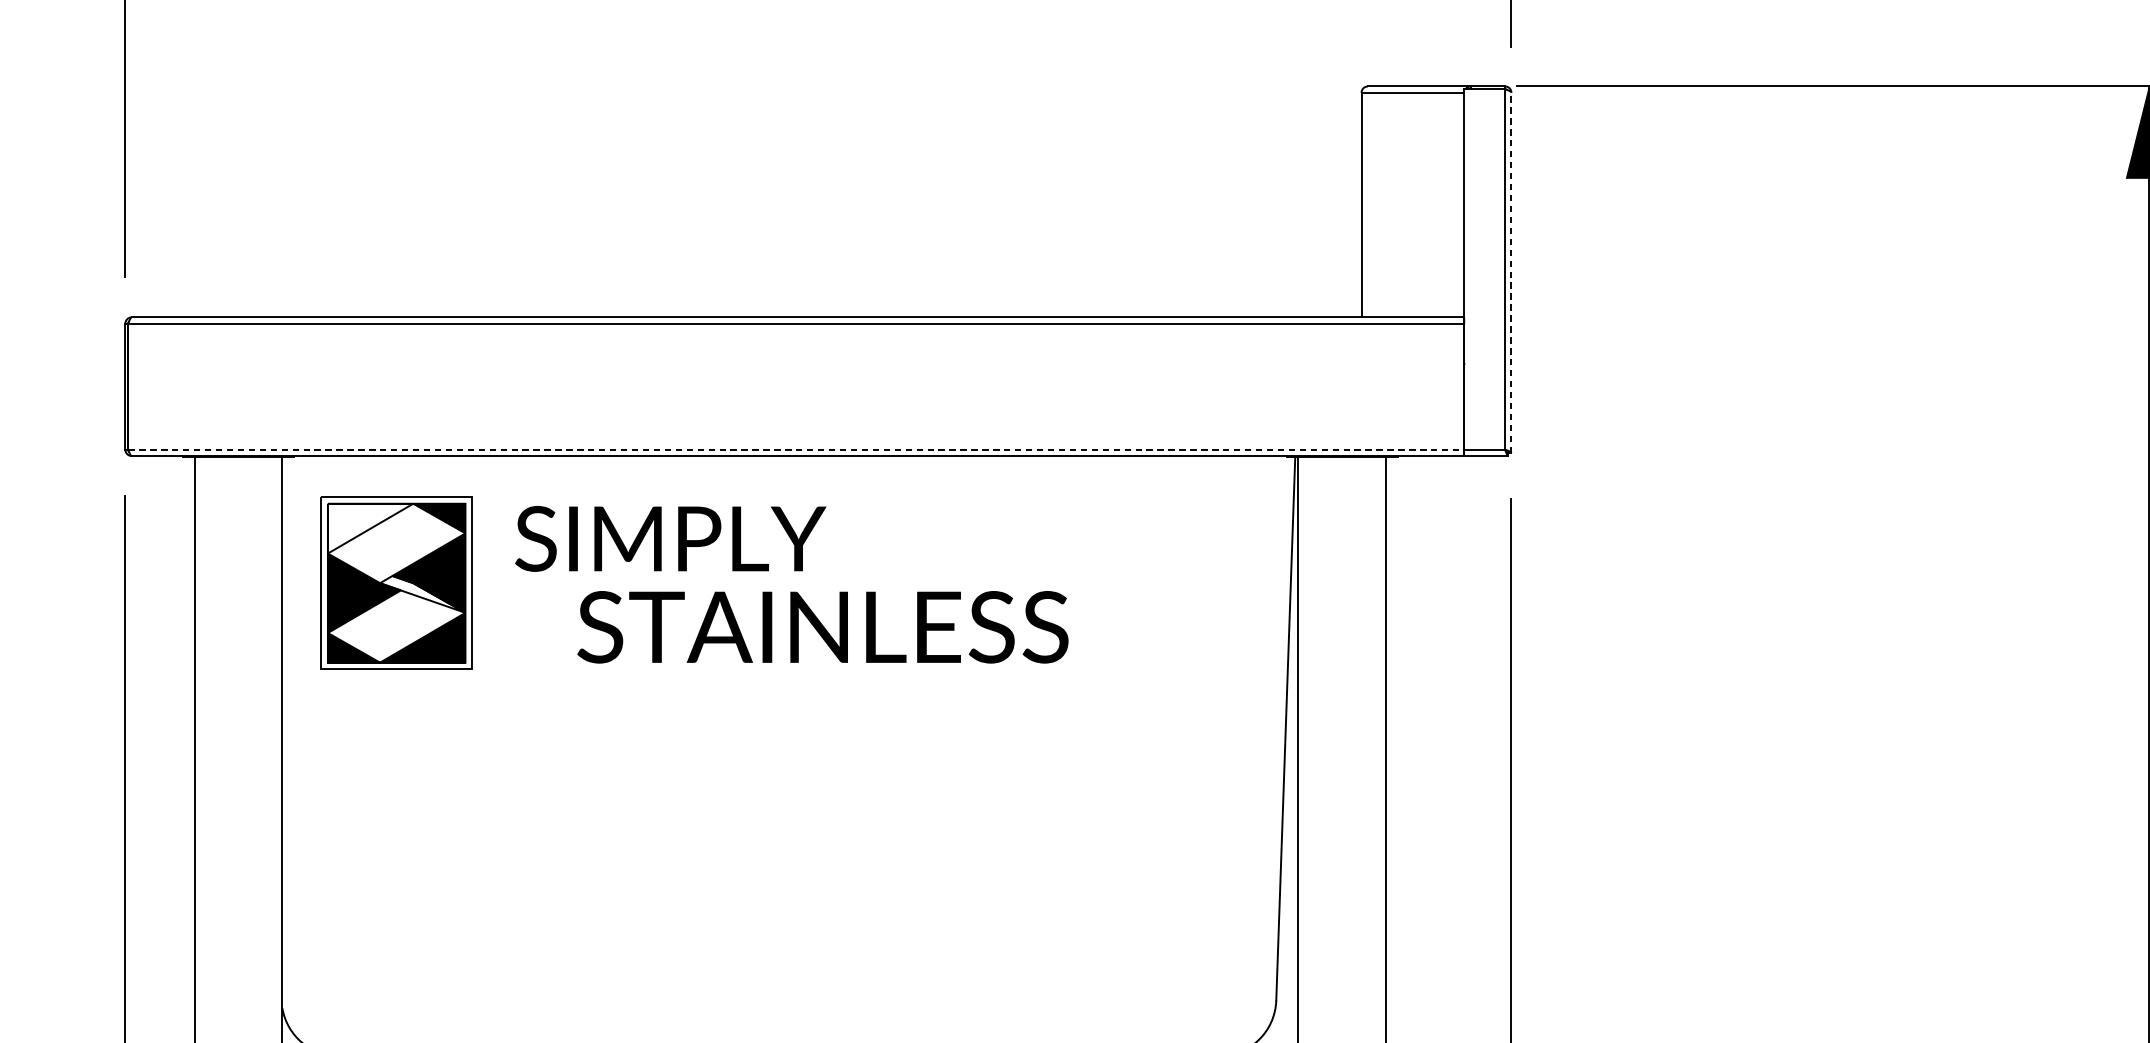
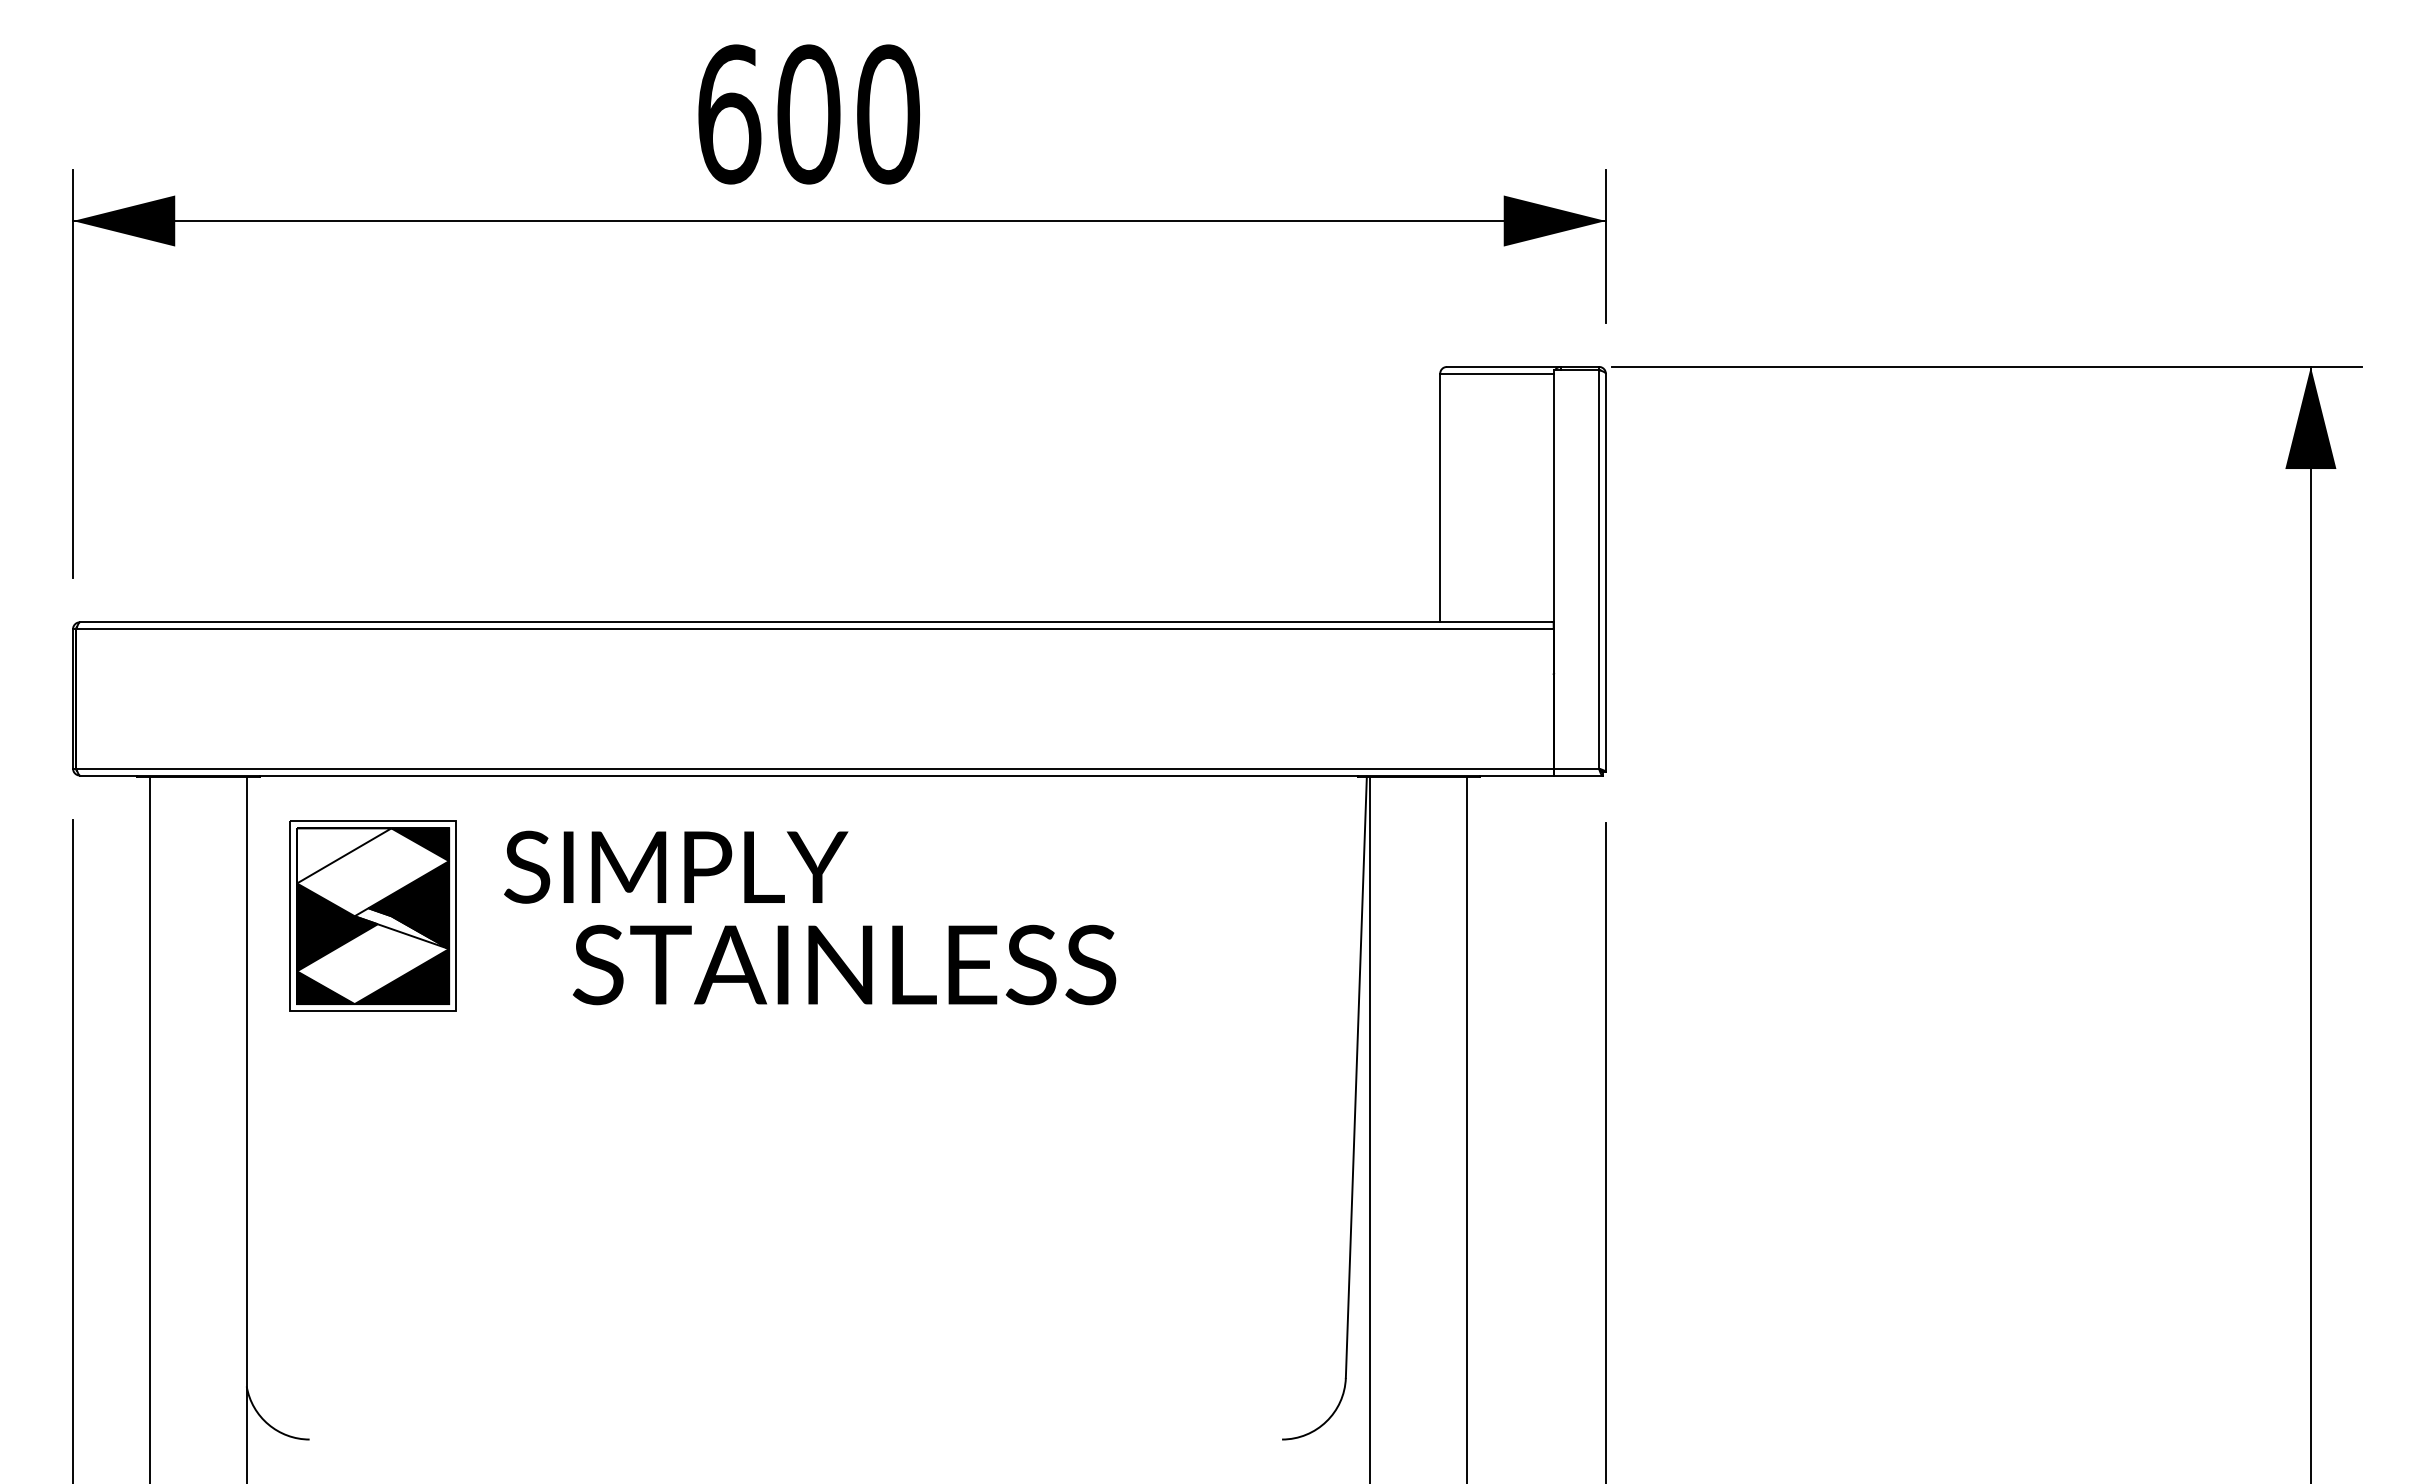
line: (1511, 272) -> (1605, 572), dashed -> solid
line: (796, 449) -> (815, 768), dashed -> solid

